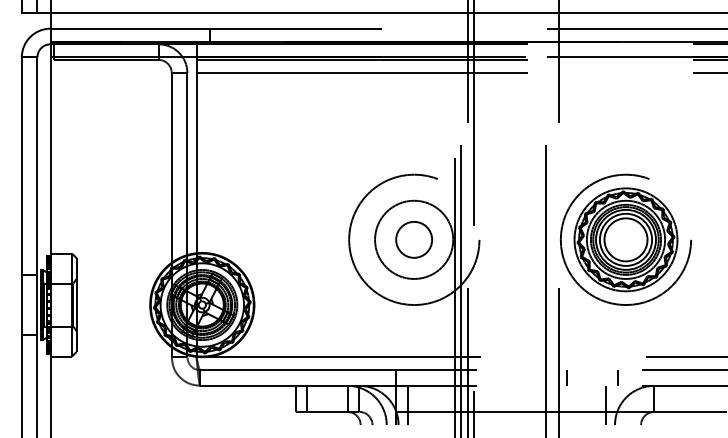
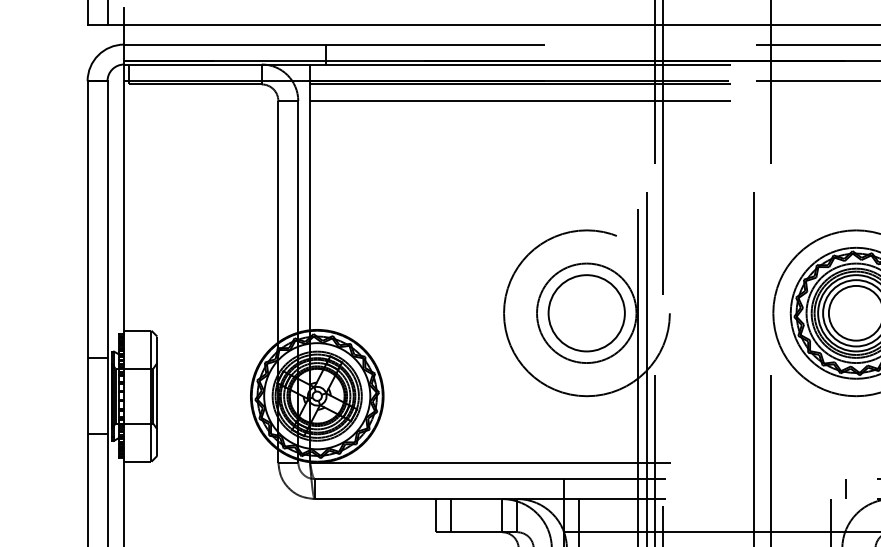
circle: (414, 239) -> (587, 312), size x1.67
line: (566, 377) -> (780, 488), removed

